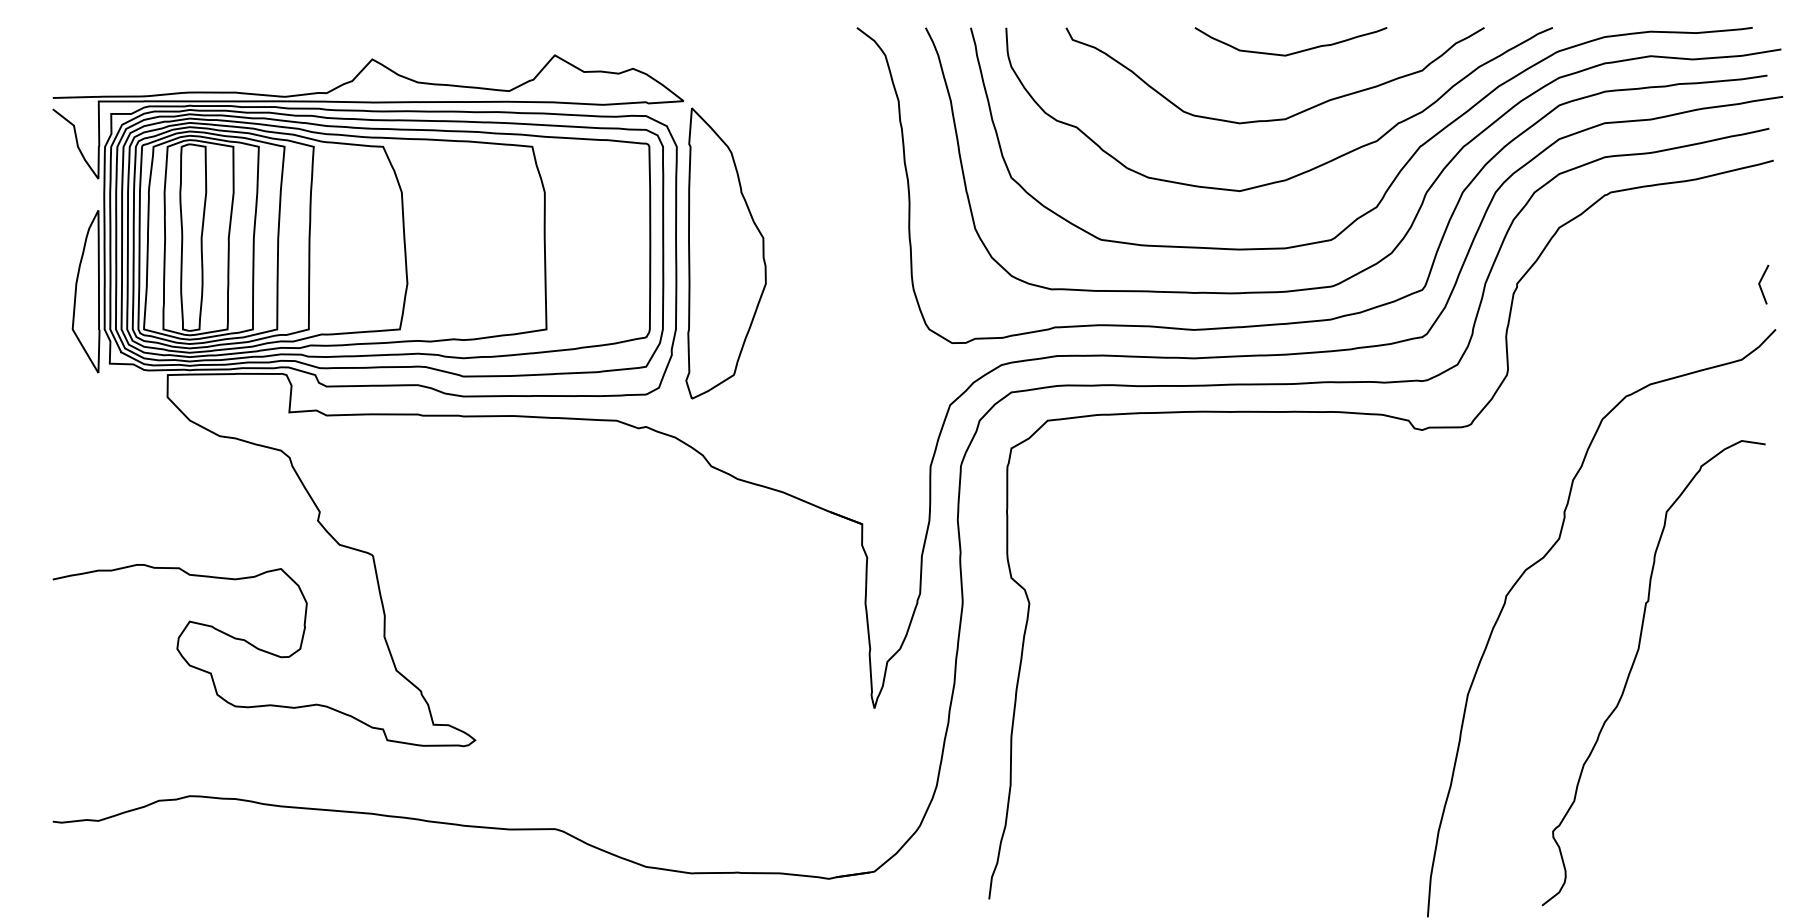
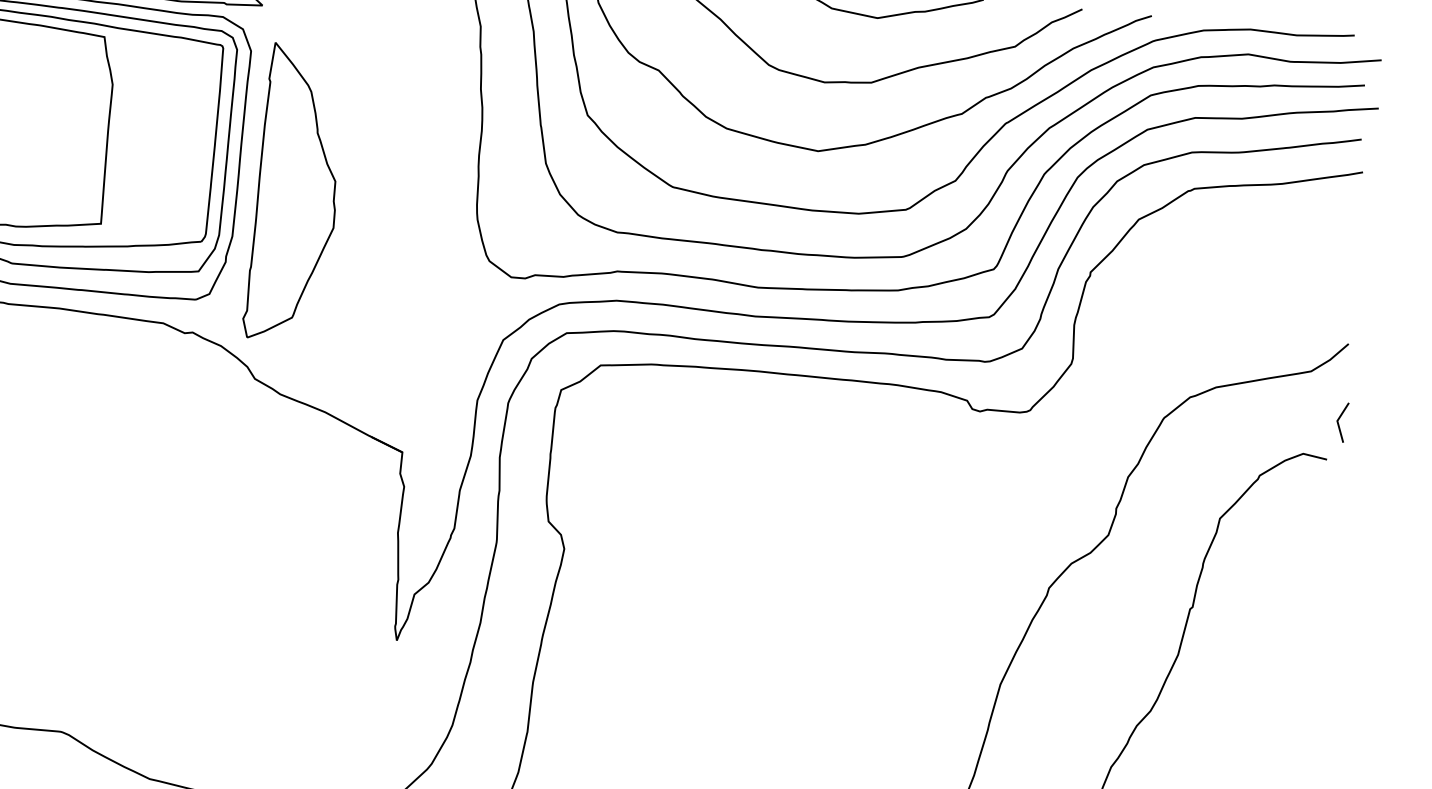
part: (725, 253) -> (295, 193), moved
line: (1761, 286) -> (1339, 424), moved

